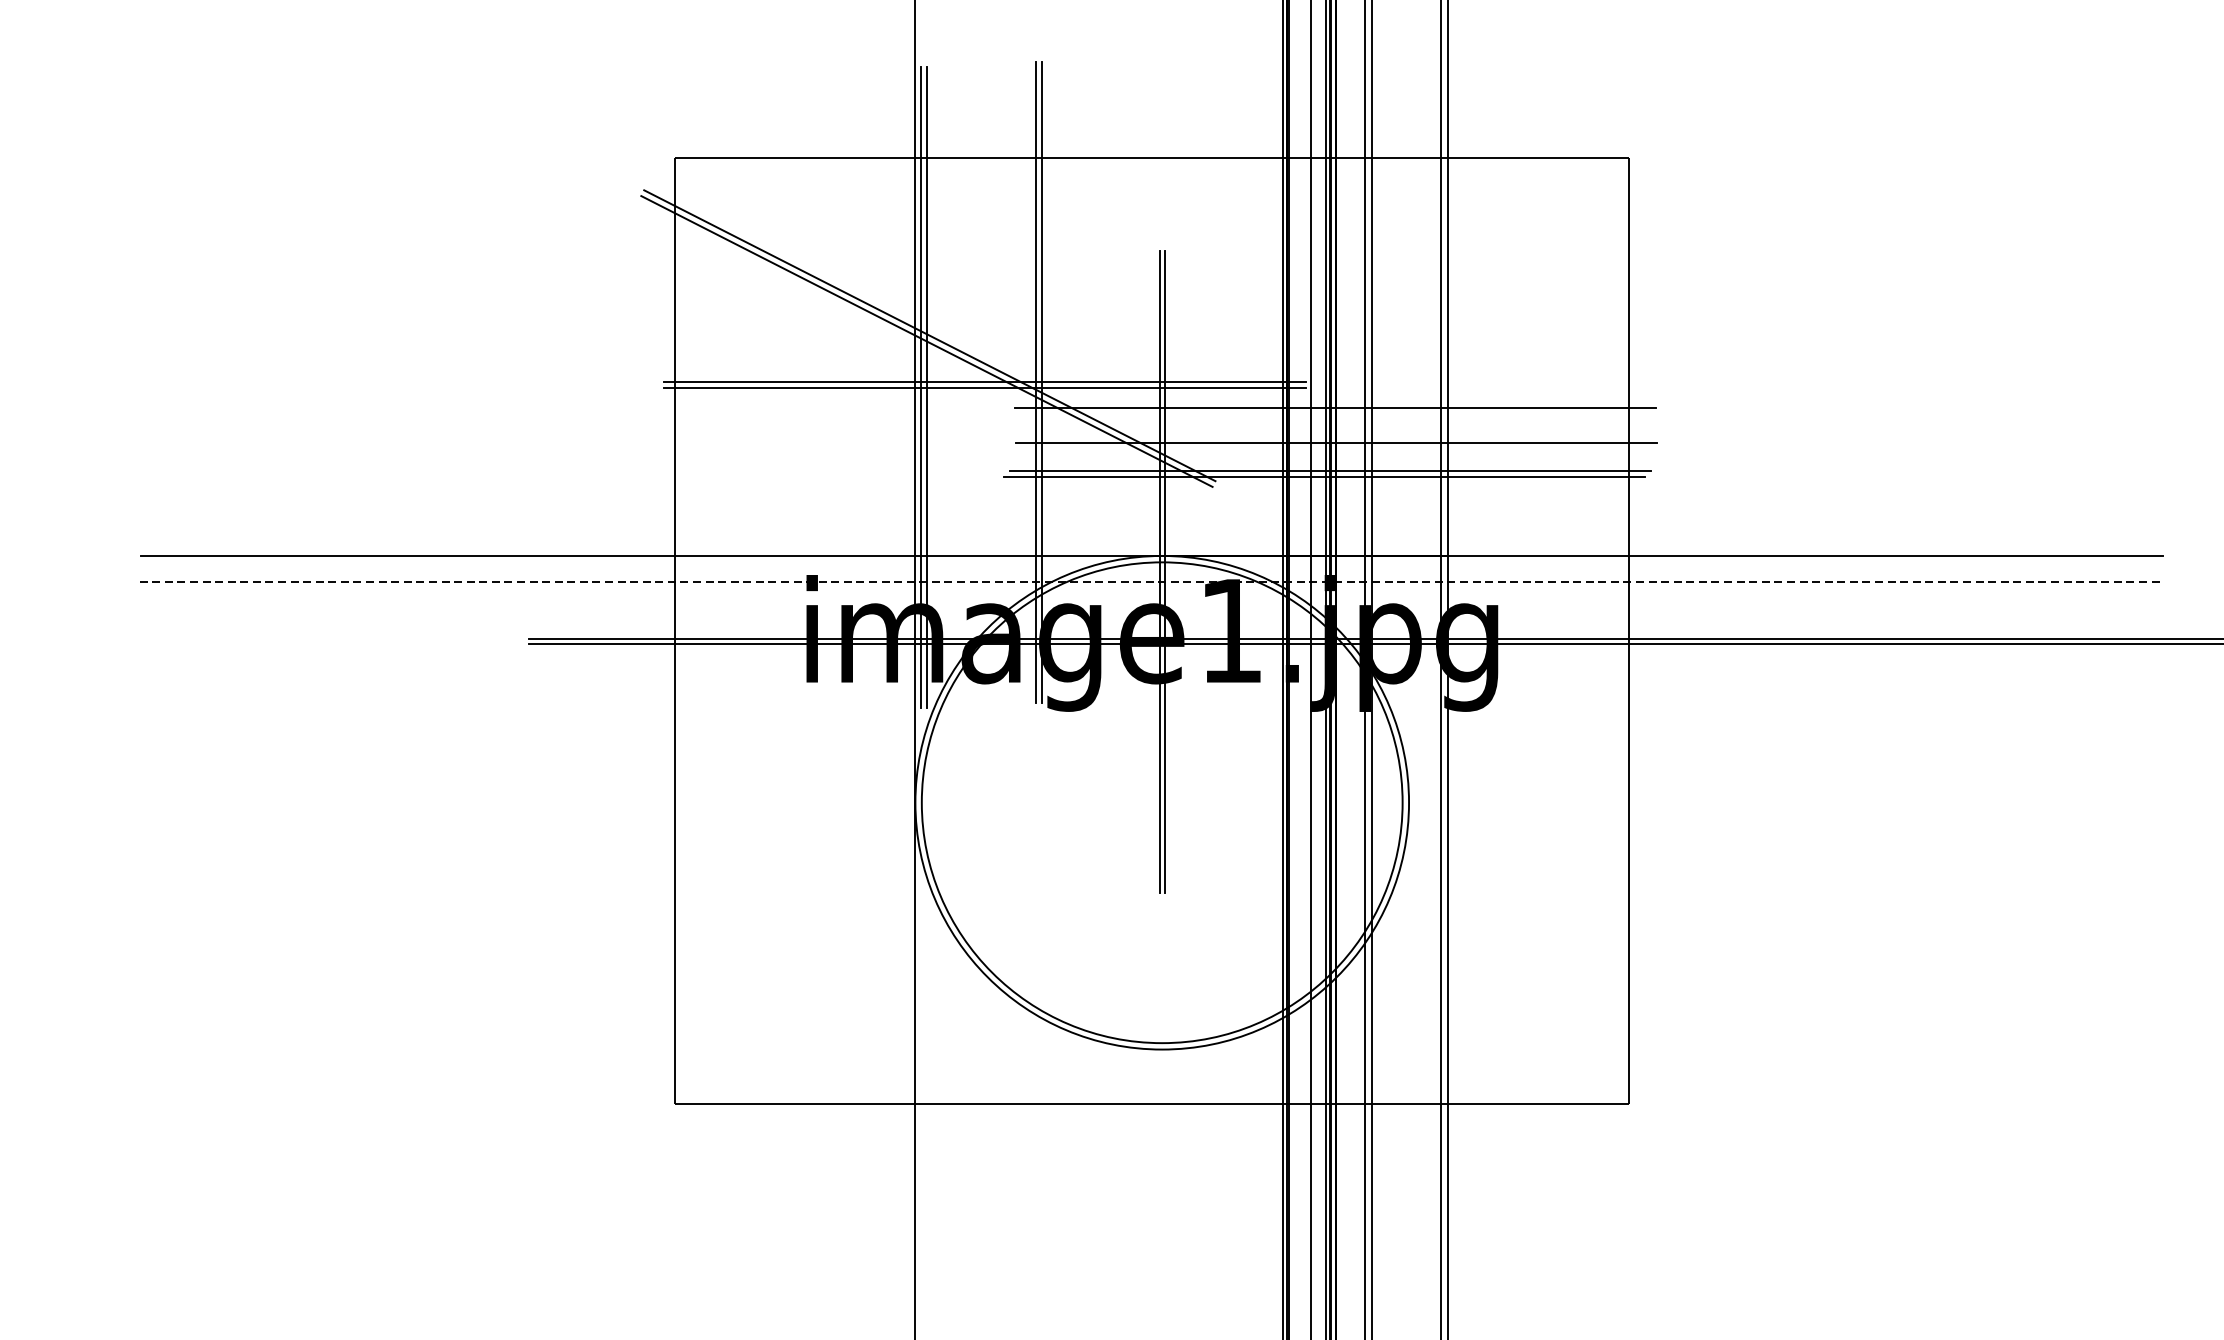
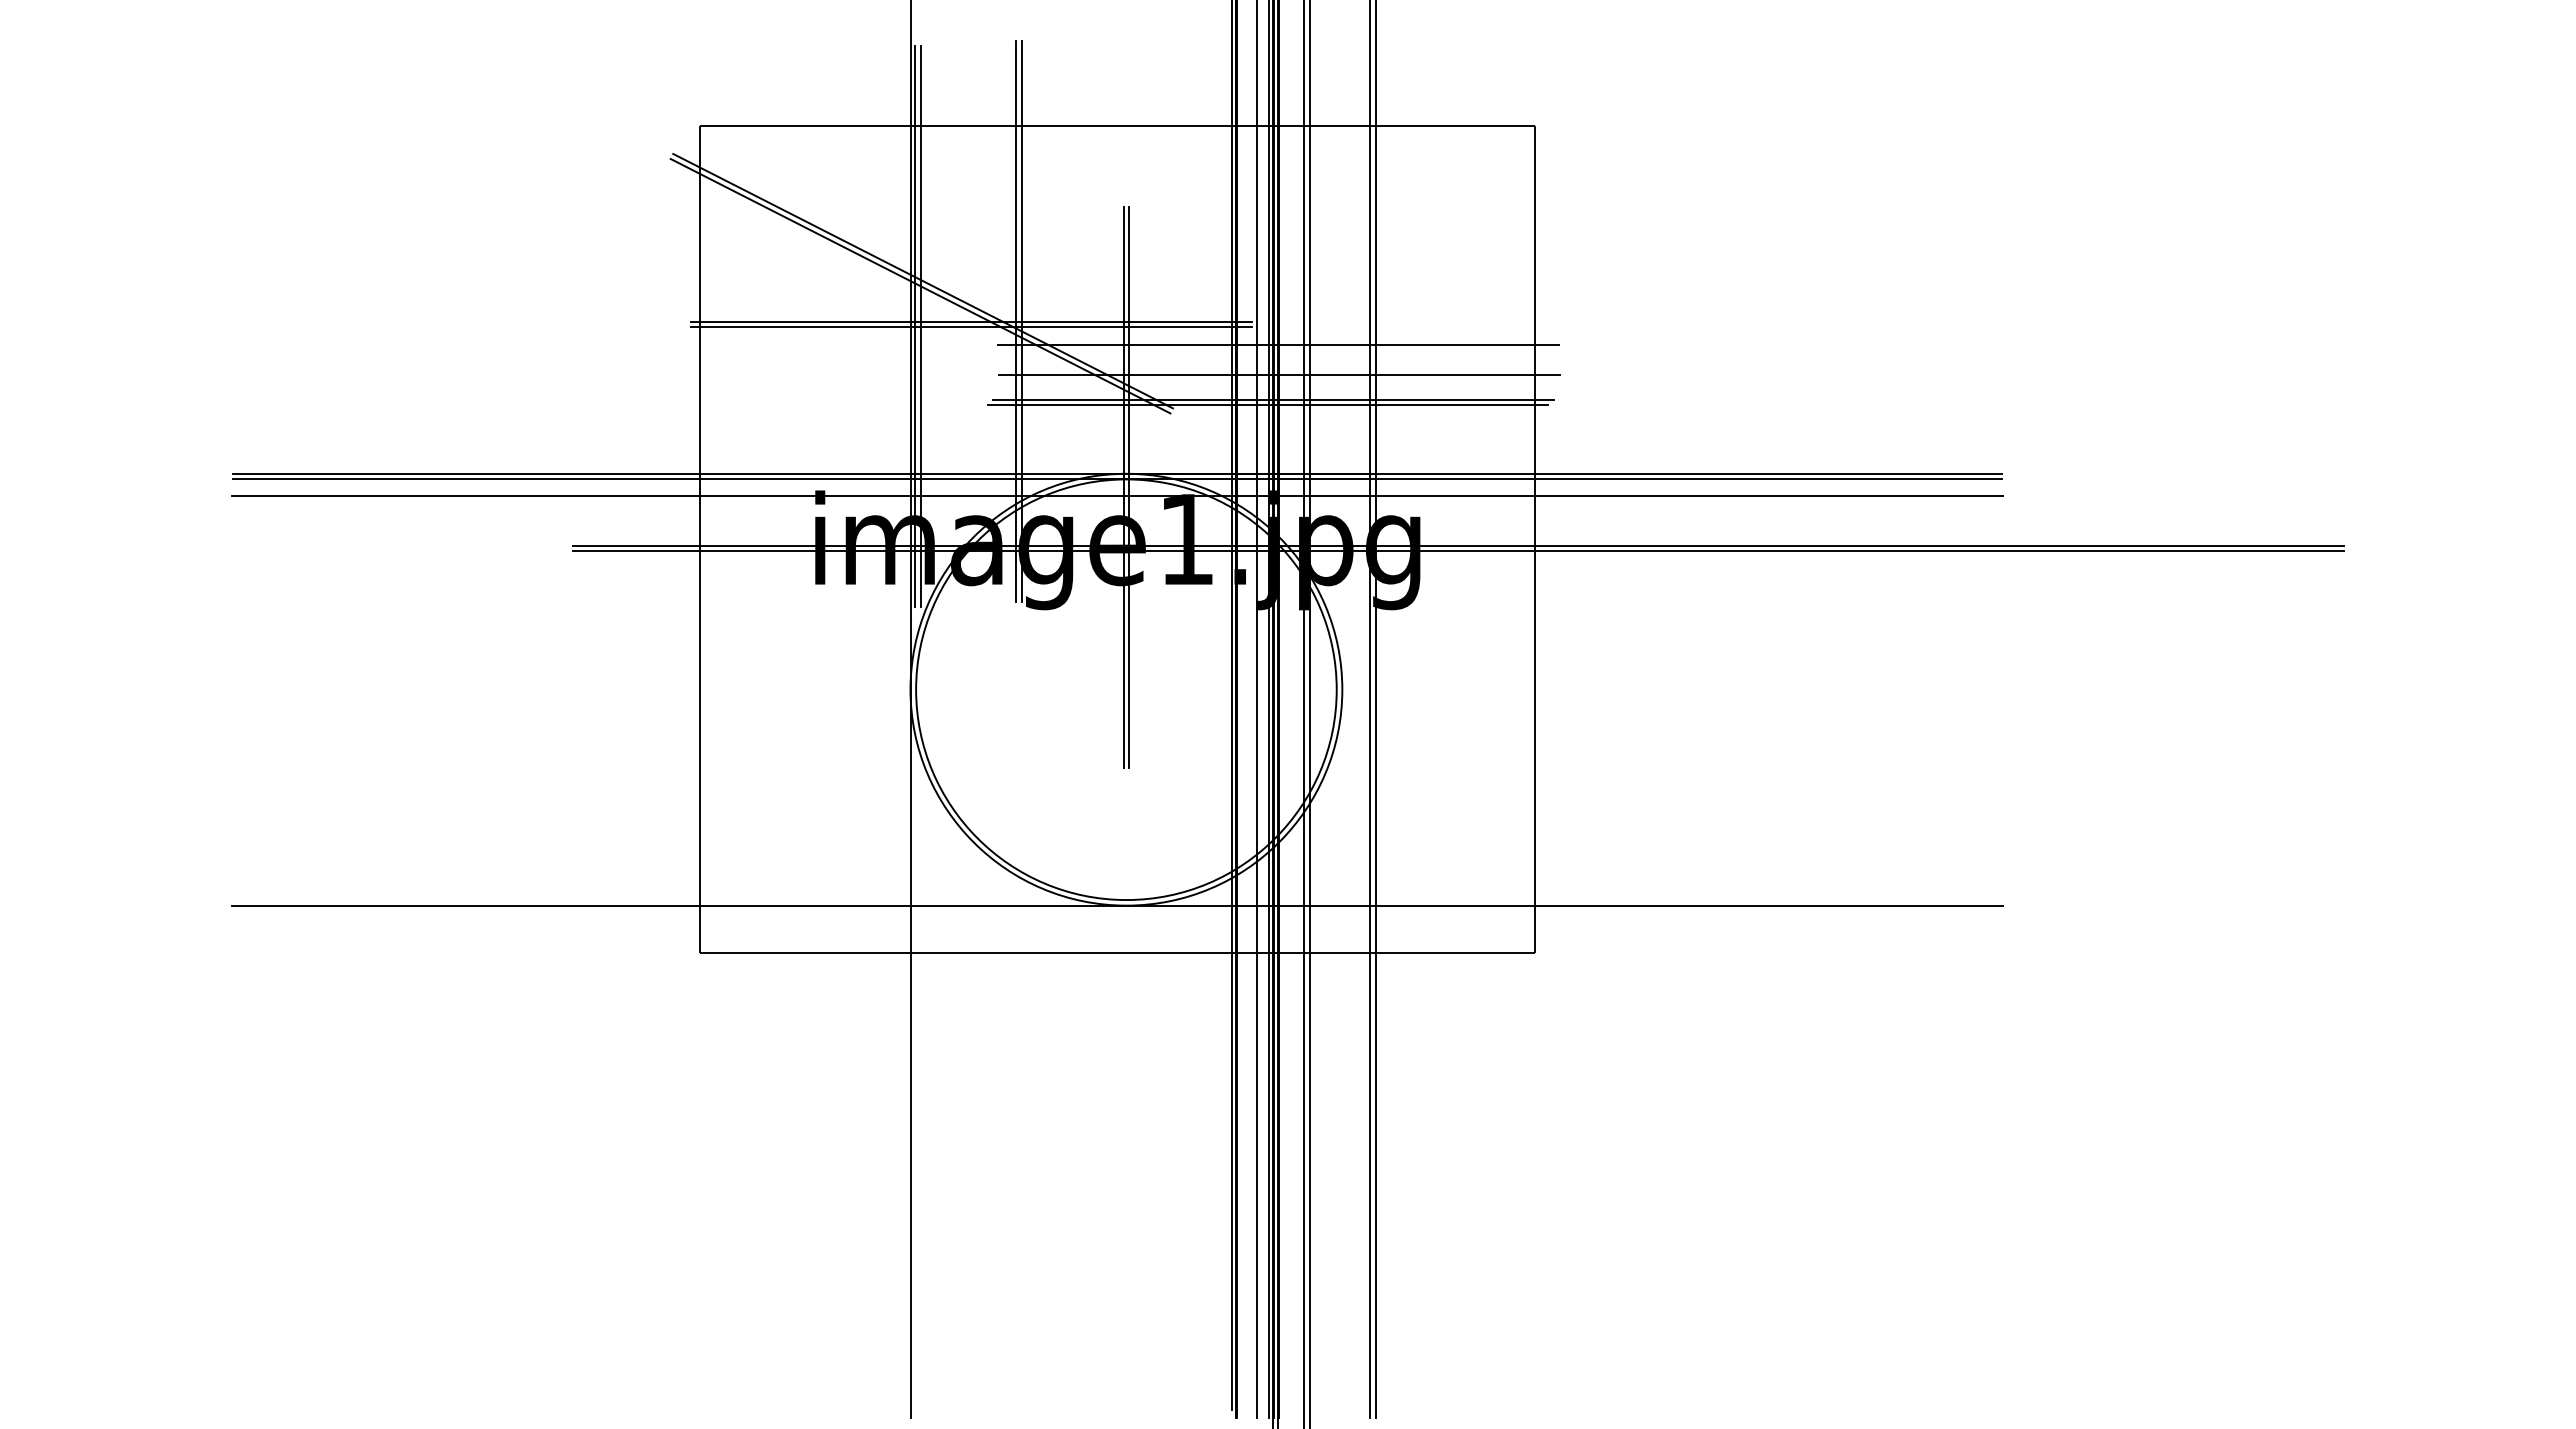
line: (1152, 562) -> (1117, 479), added
line: (1152, 581) -> (1117, 496), dashed -> solid
line: (1150, 1049) -> (1116, 905), added

